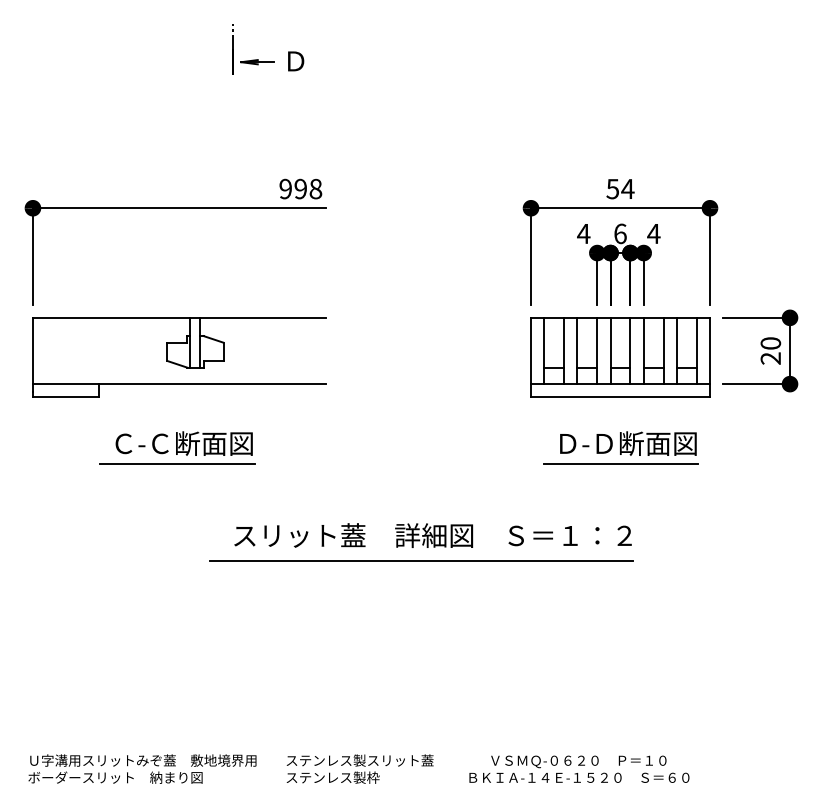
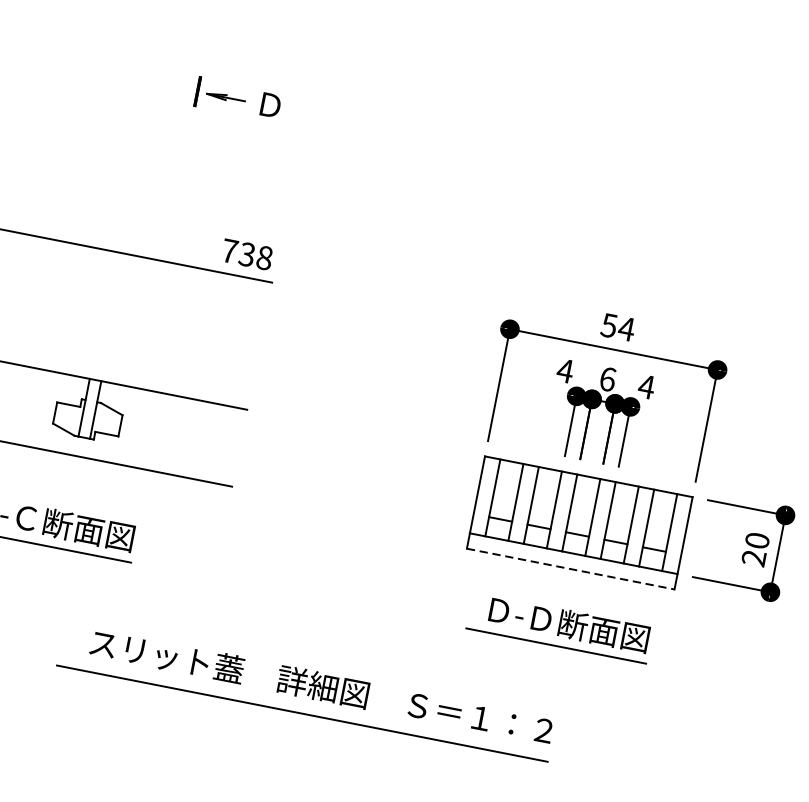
line: (233, 36) -> (203, 62), removed
text: (292, 188) -> (237, 252), 998 -> 738
line: (621, 397) -> (571, 569), solid -> dashed

